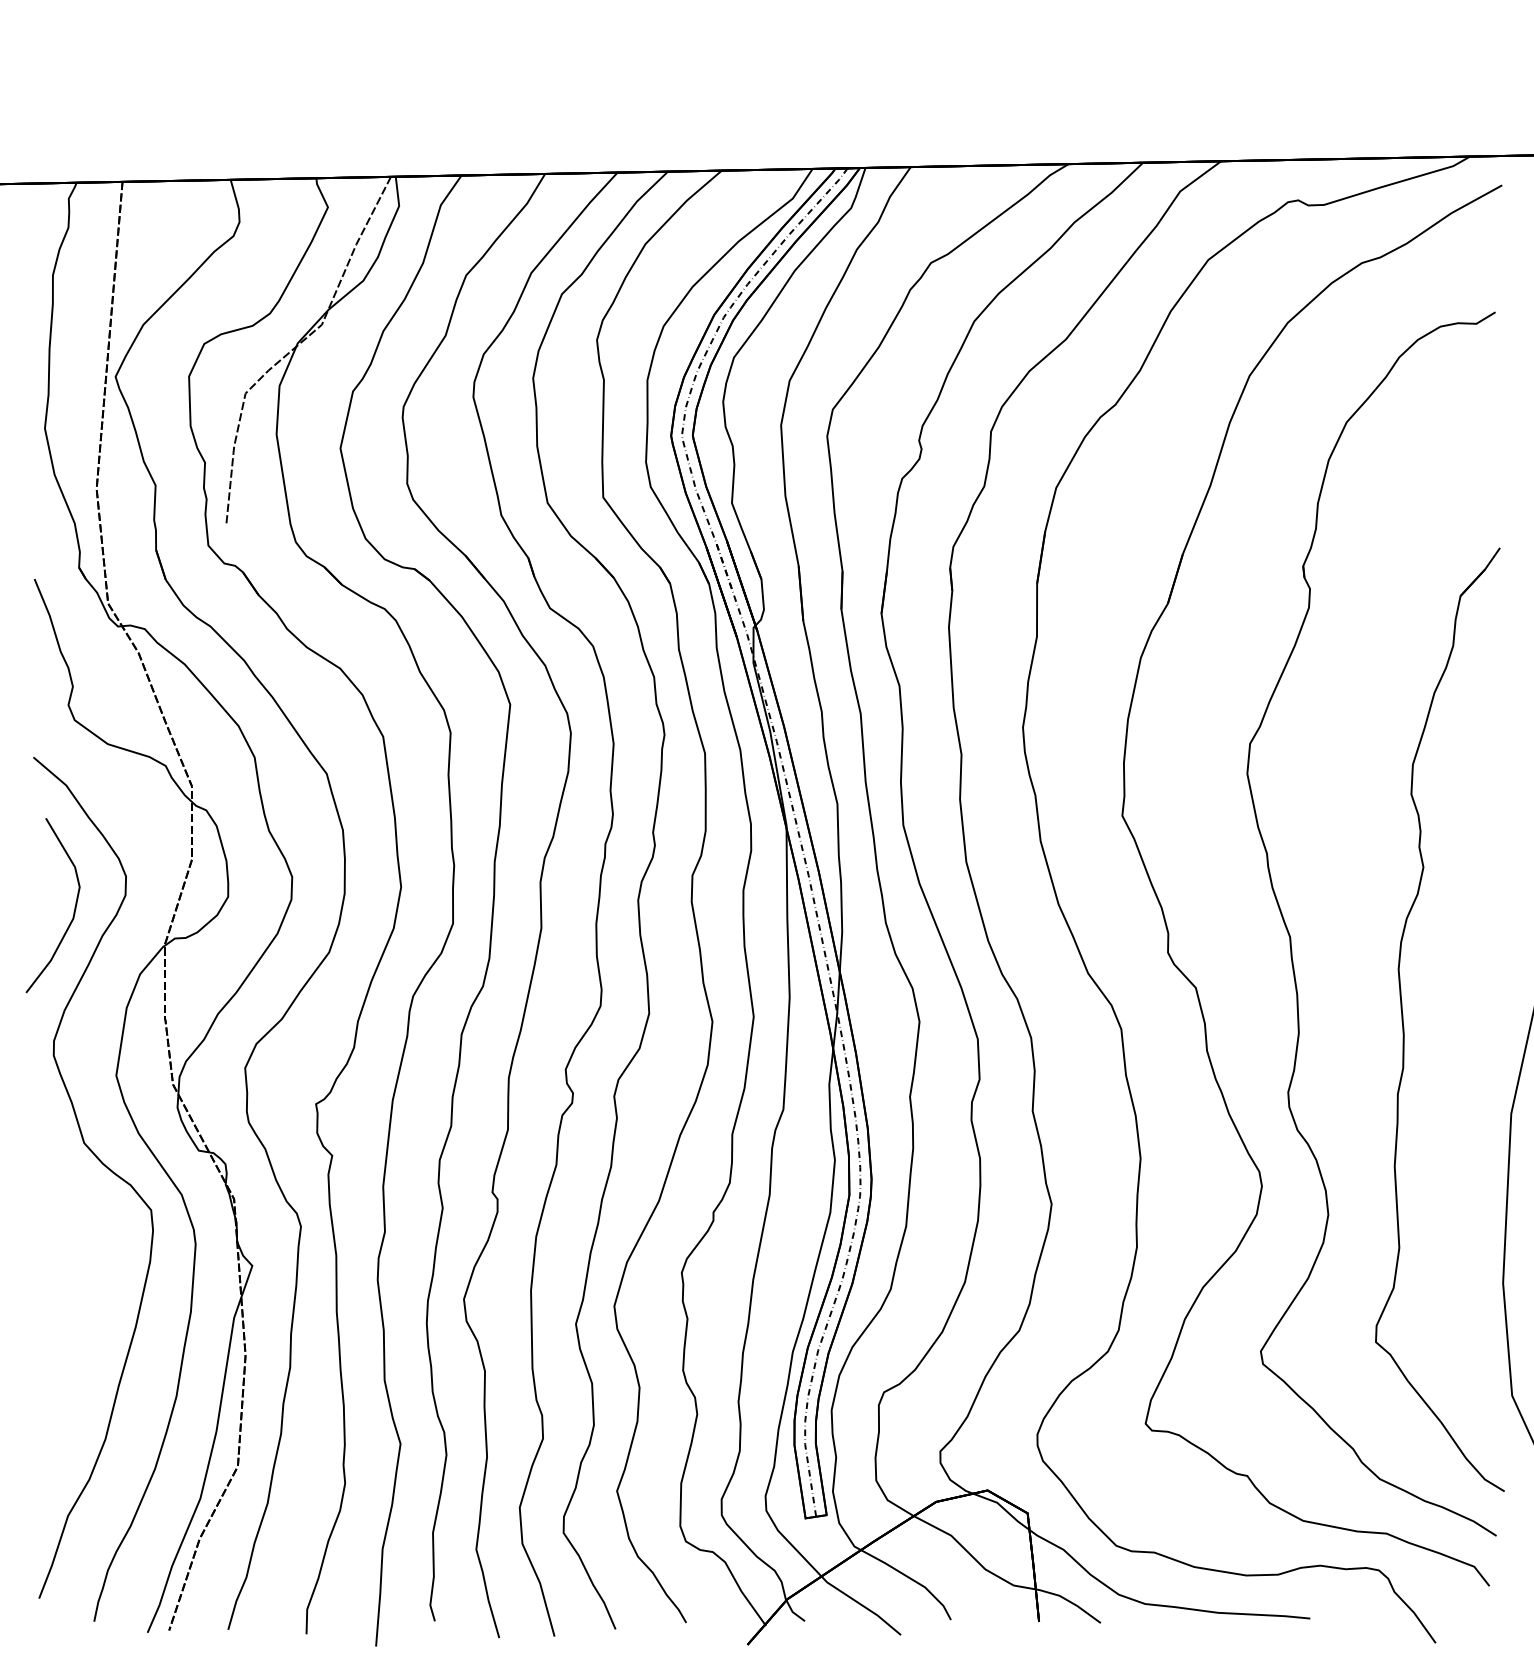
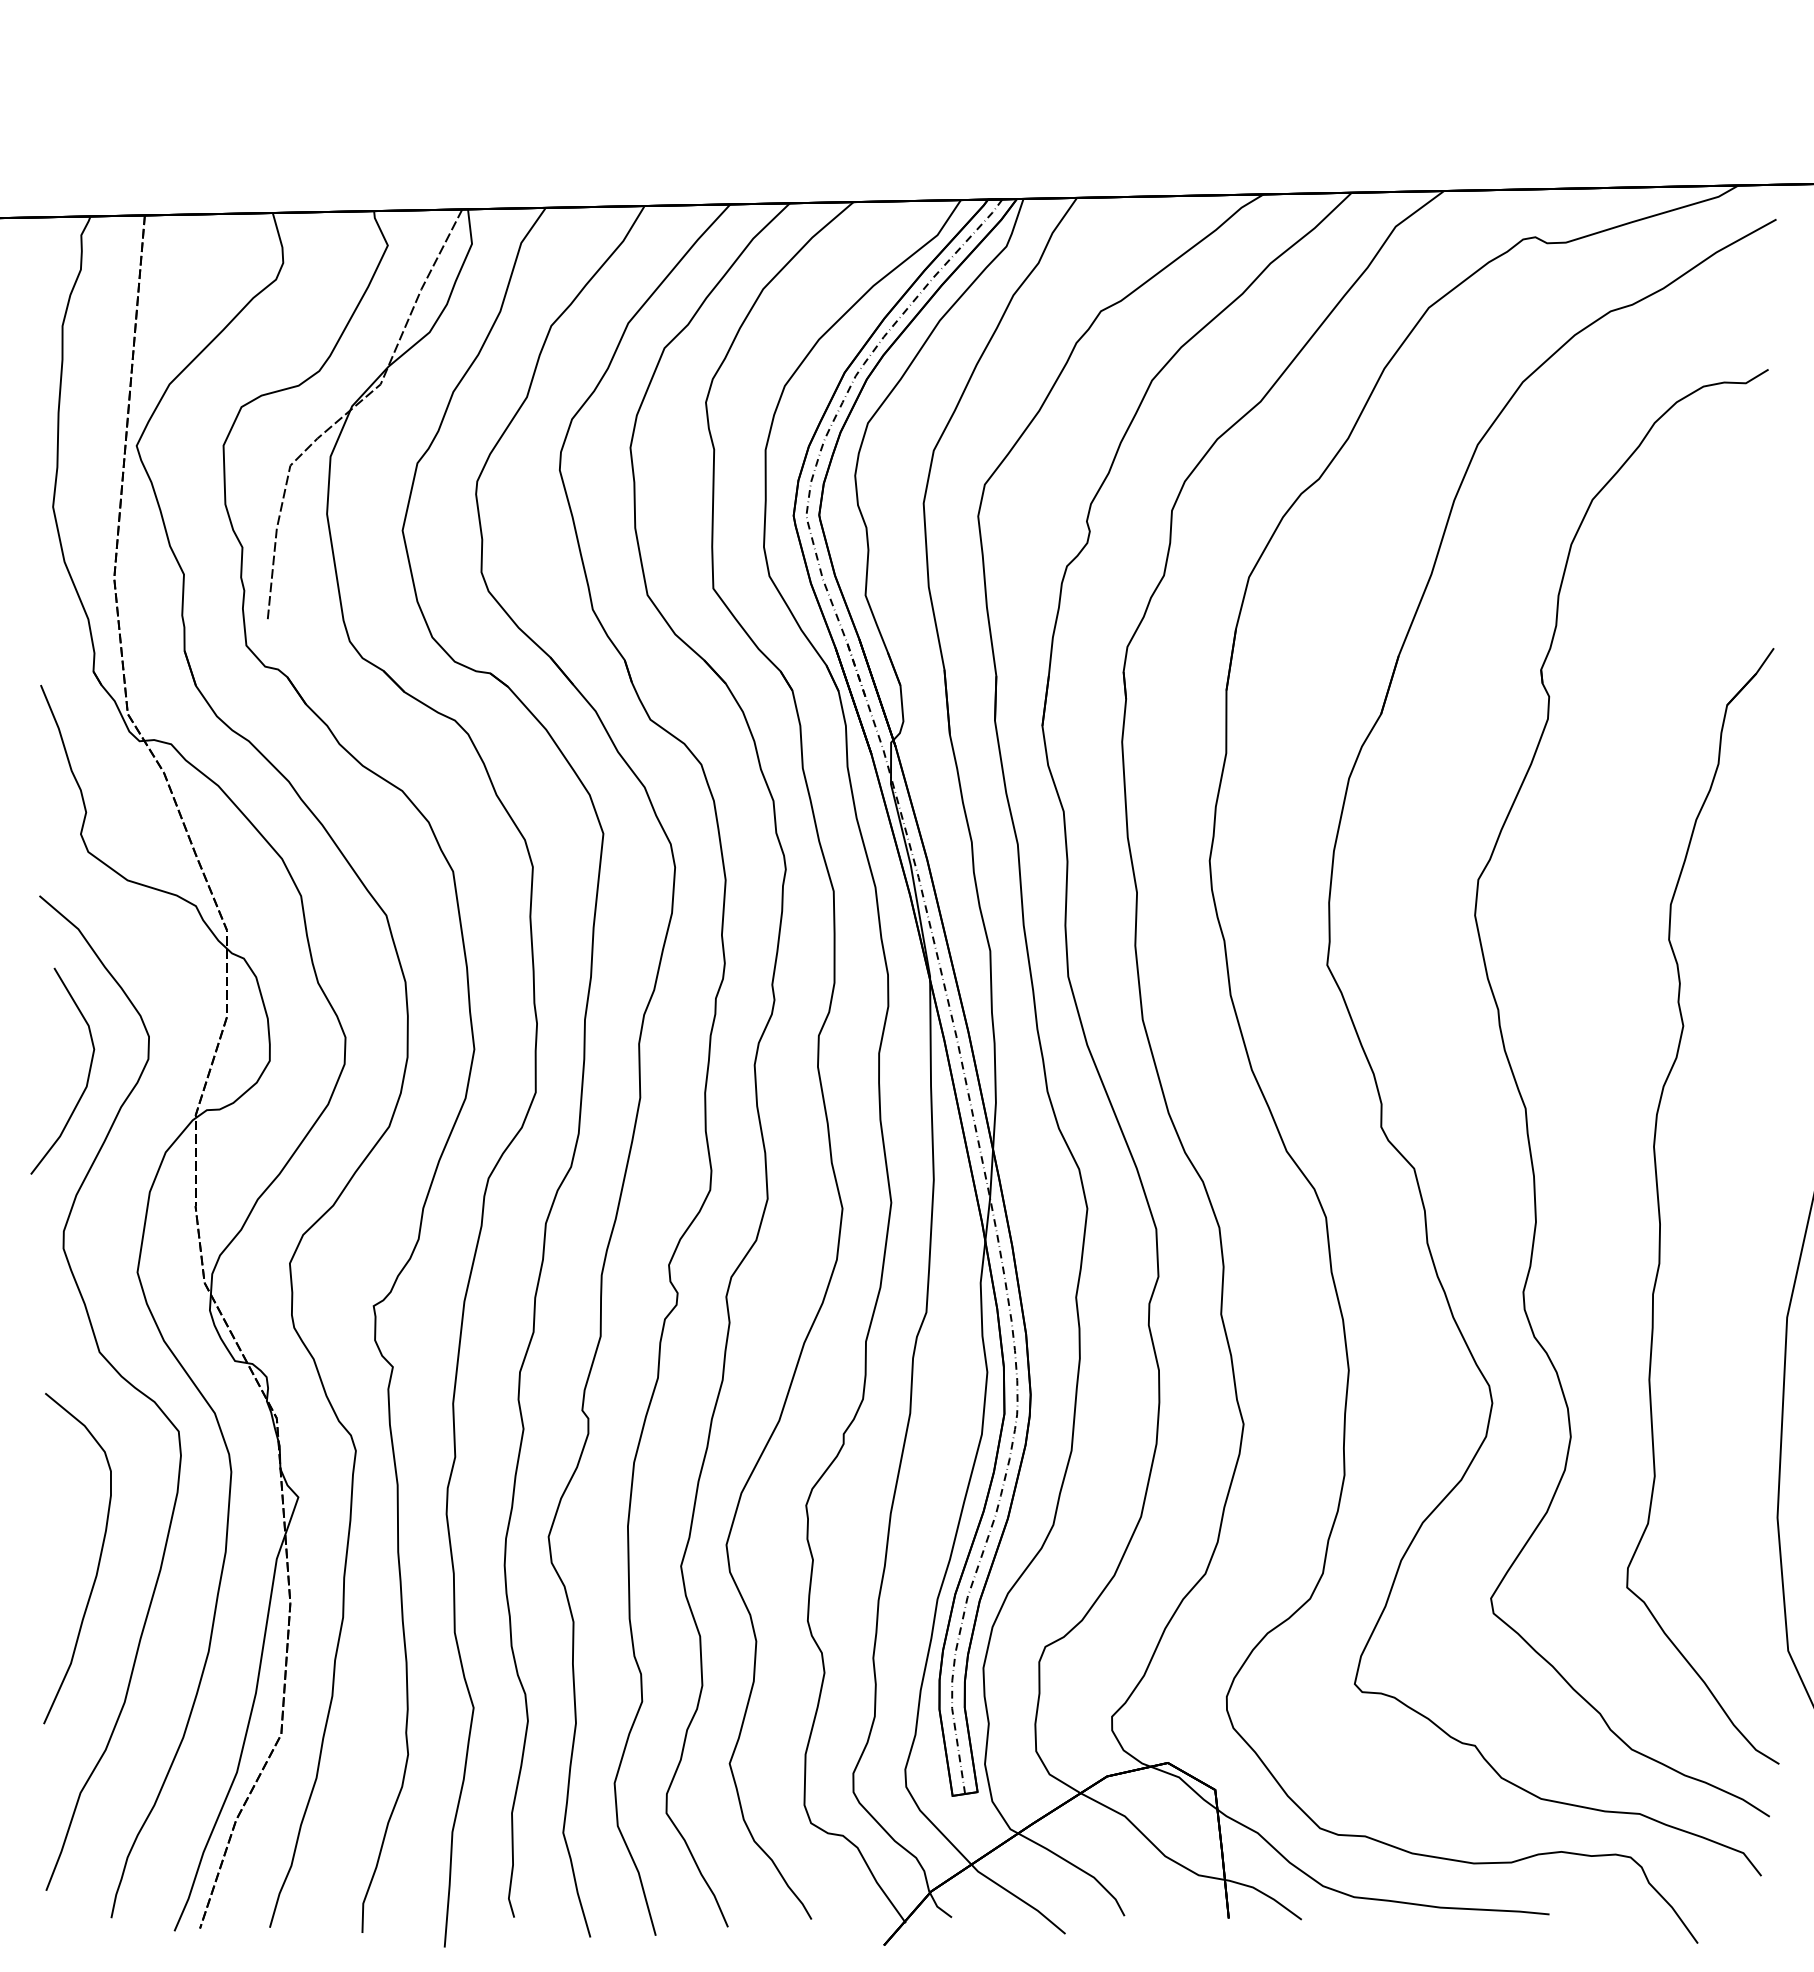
curve: (83, 1319) -> (98, 1560), added

